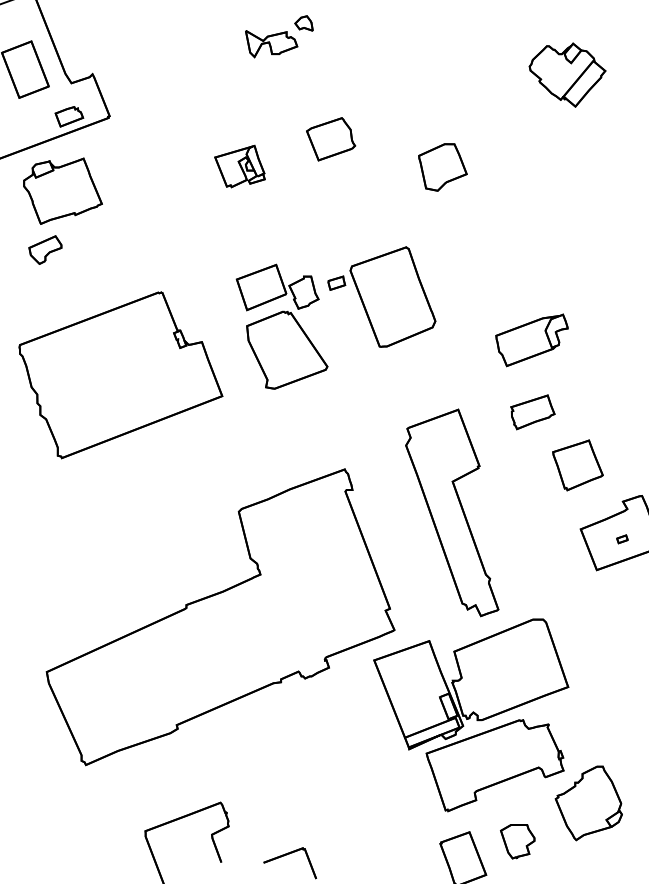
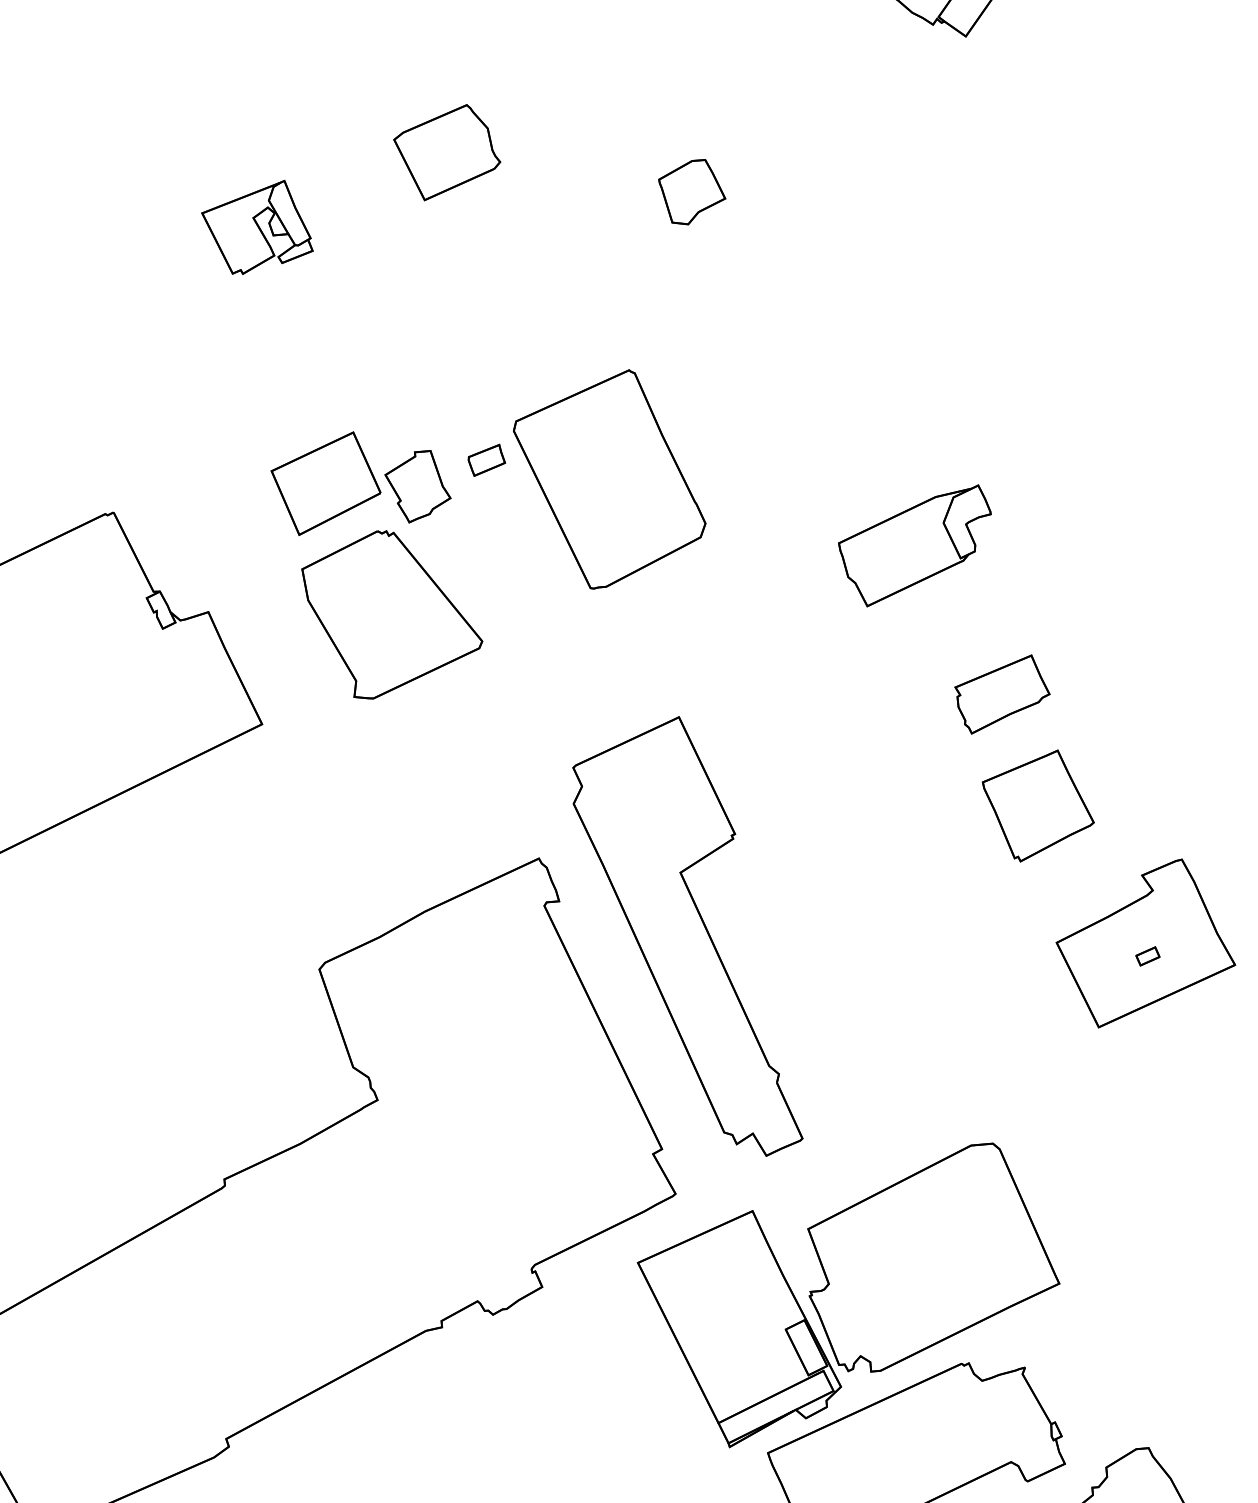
part: (442, 167) -> (691, 192), size x0.62
part: (532, 412) -> (1001, 694), moved
part: (452, 512) -> (685, 938), moved

